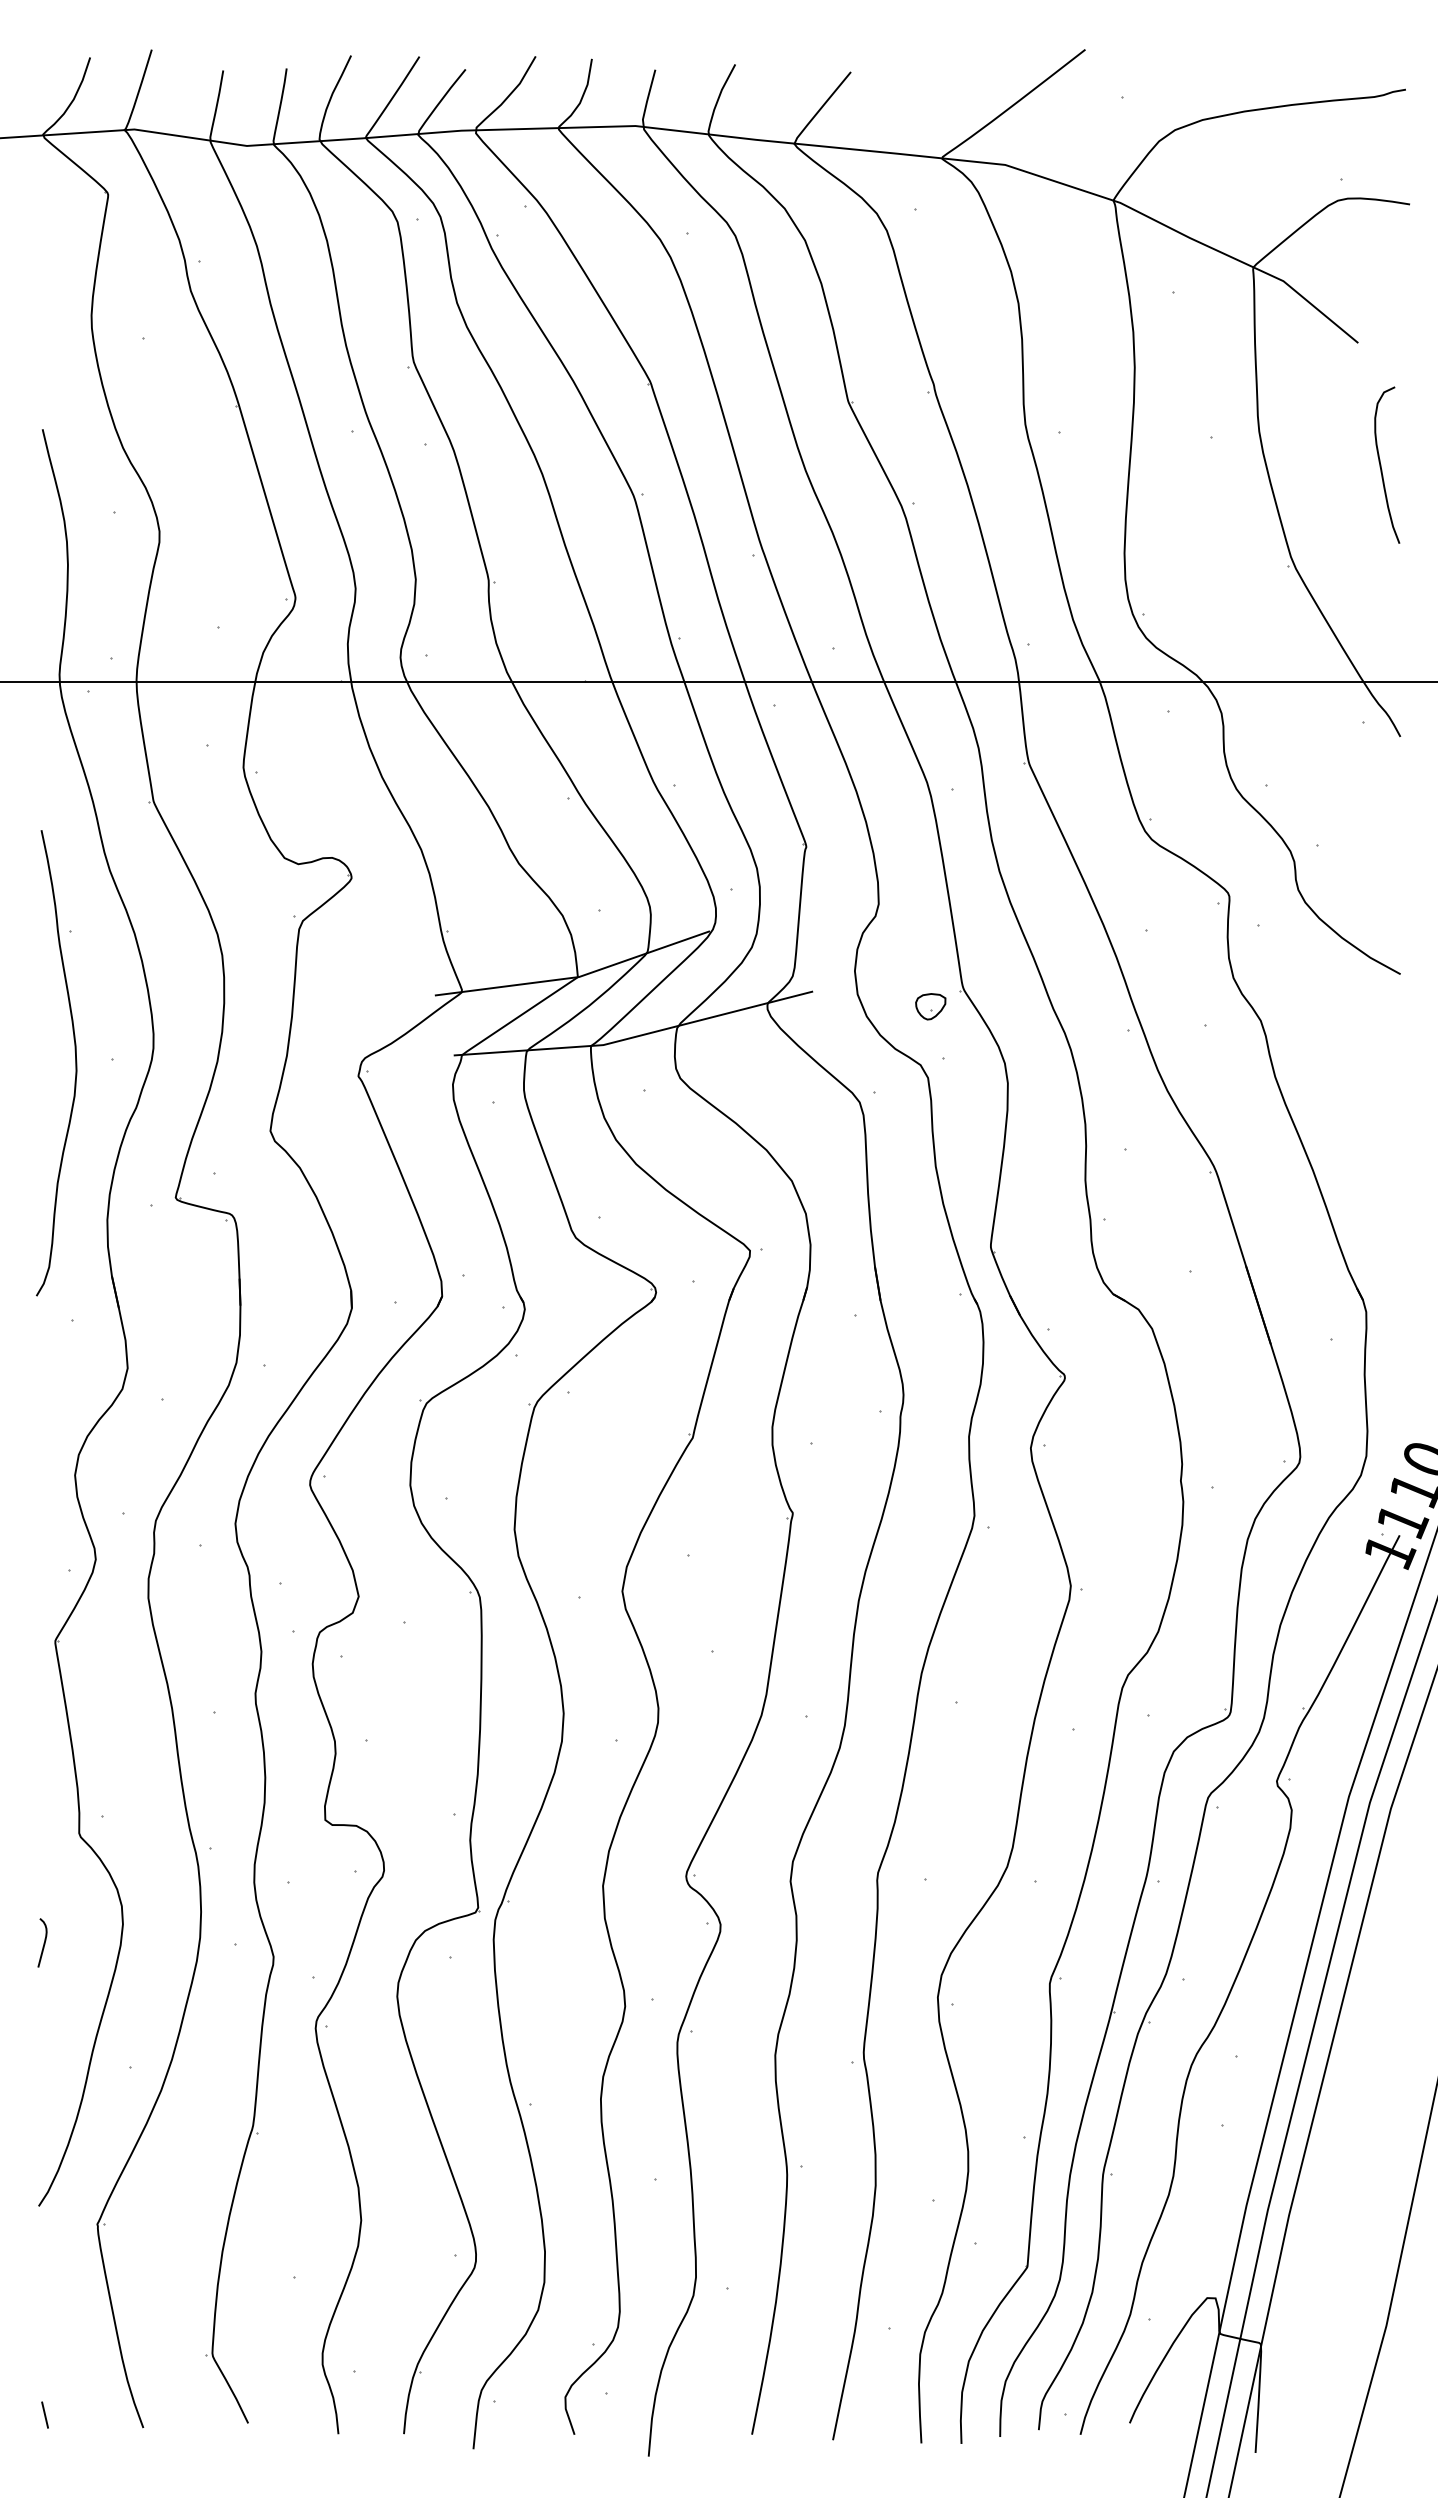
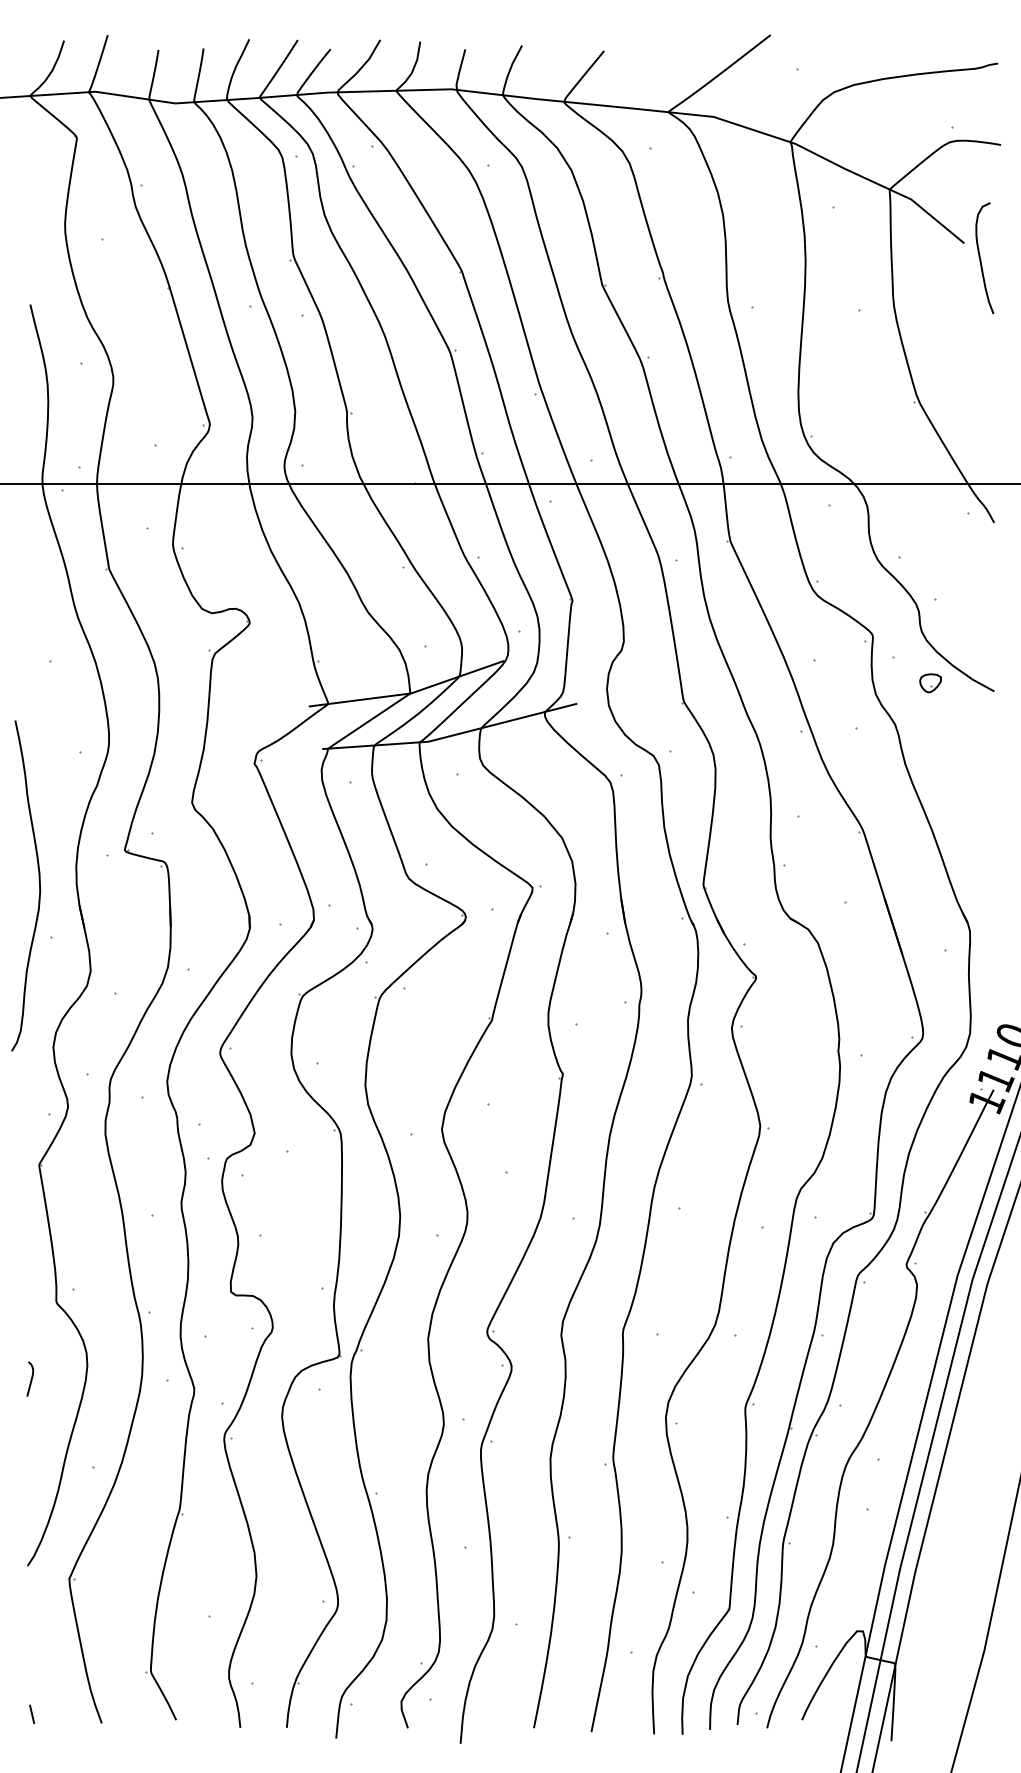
curve: (1381, 464) -> (980, 257), moved
part: (930, 1006) -> (930, 683), moved
curve: (75, 1063) -> (39, 886), moved

